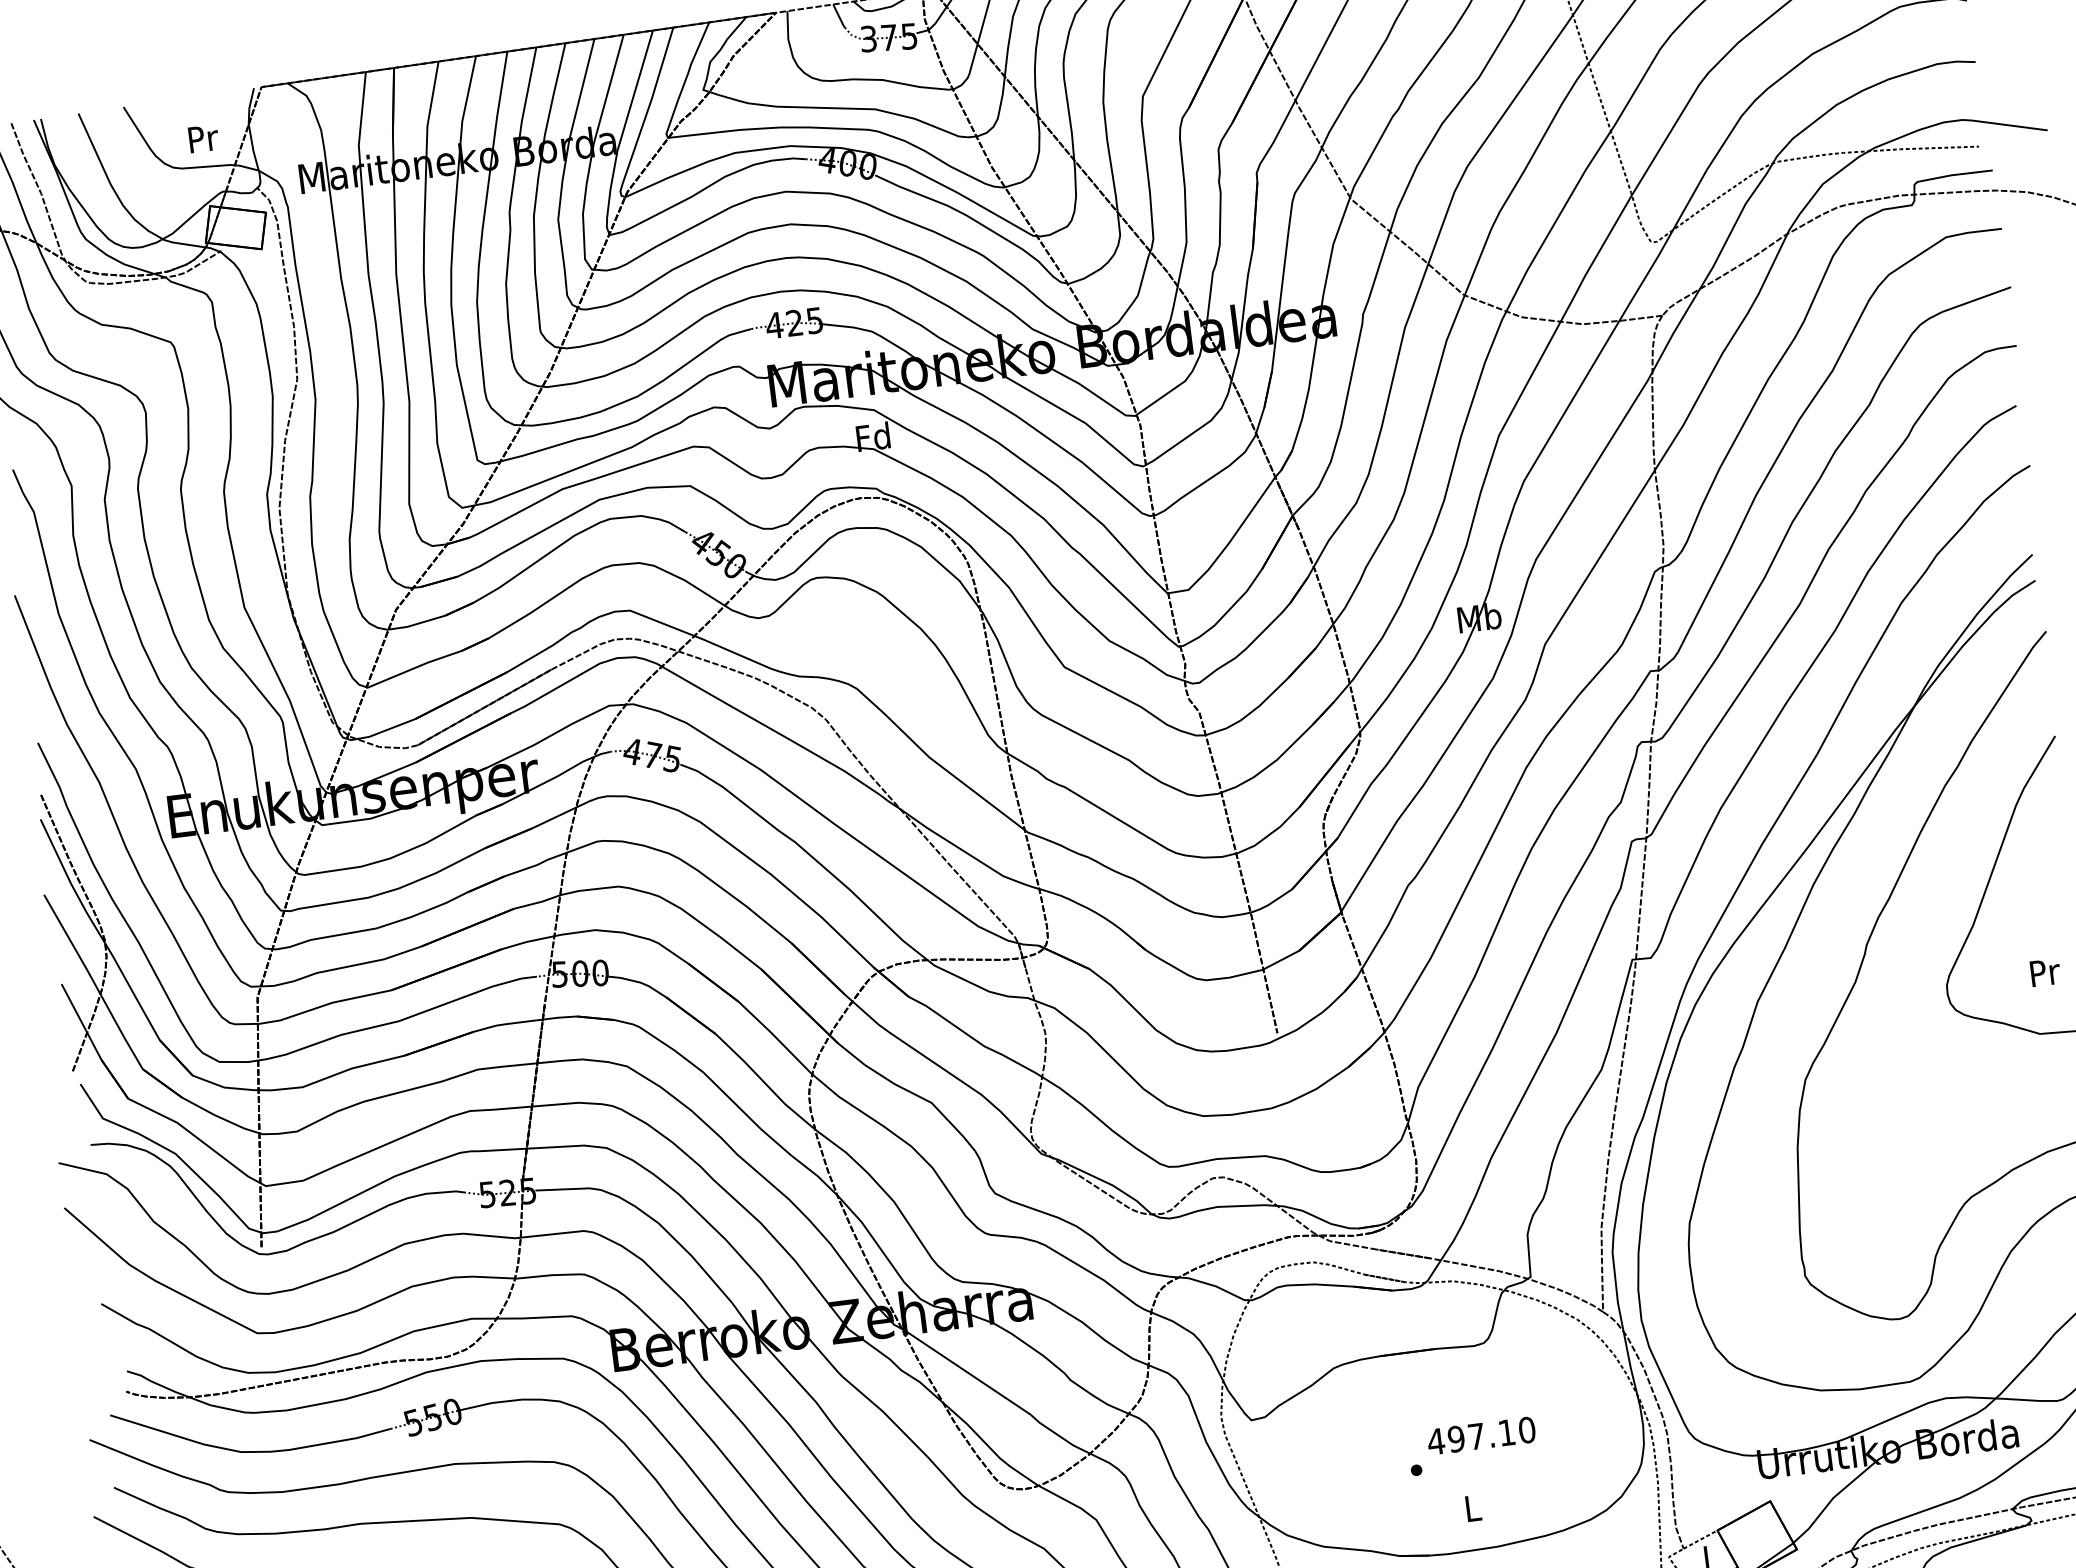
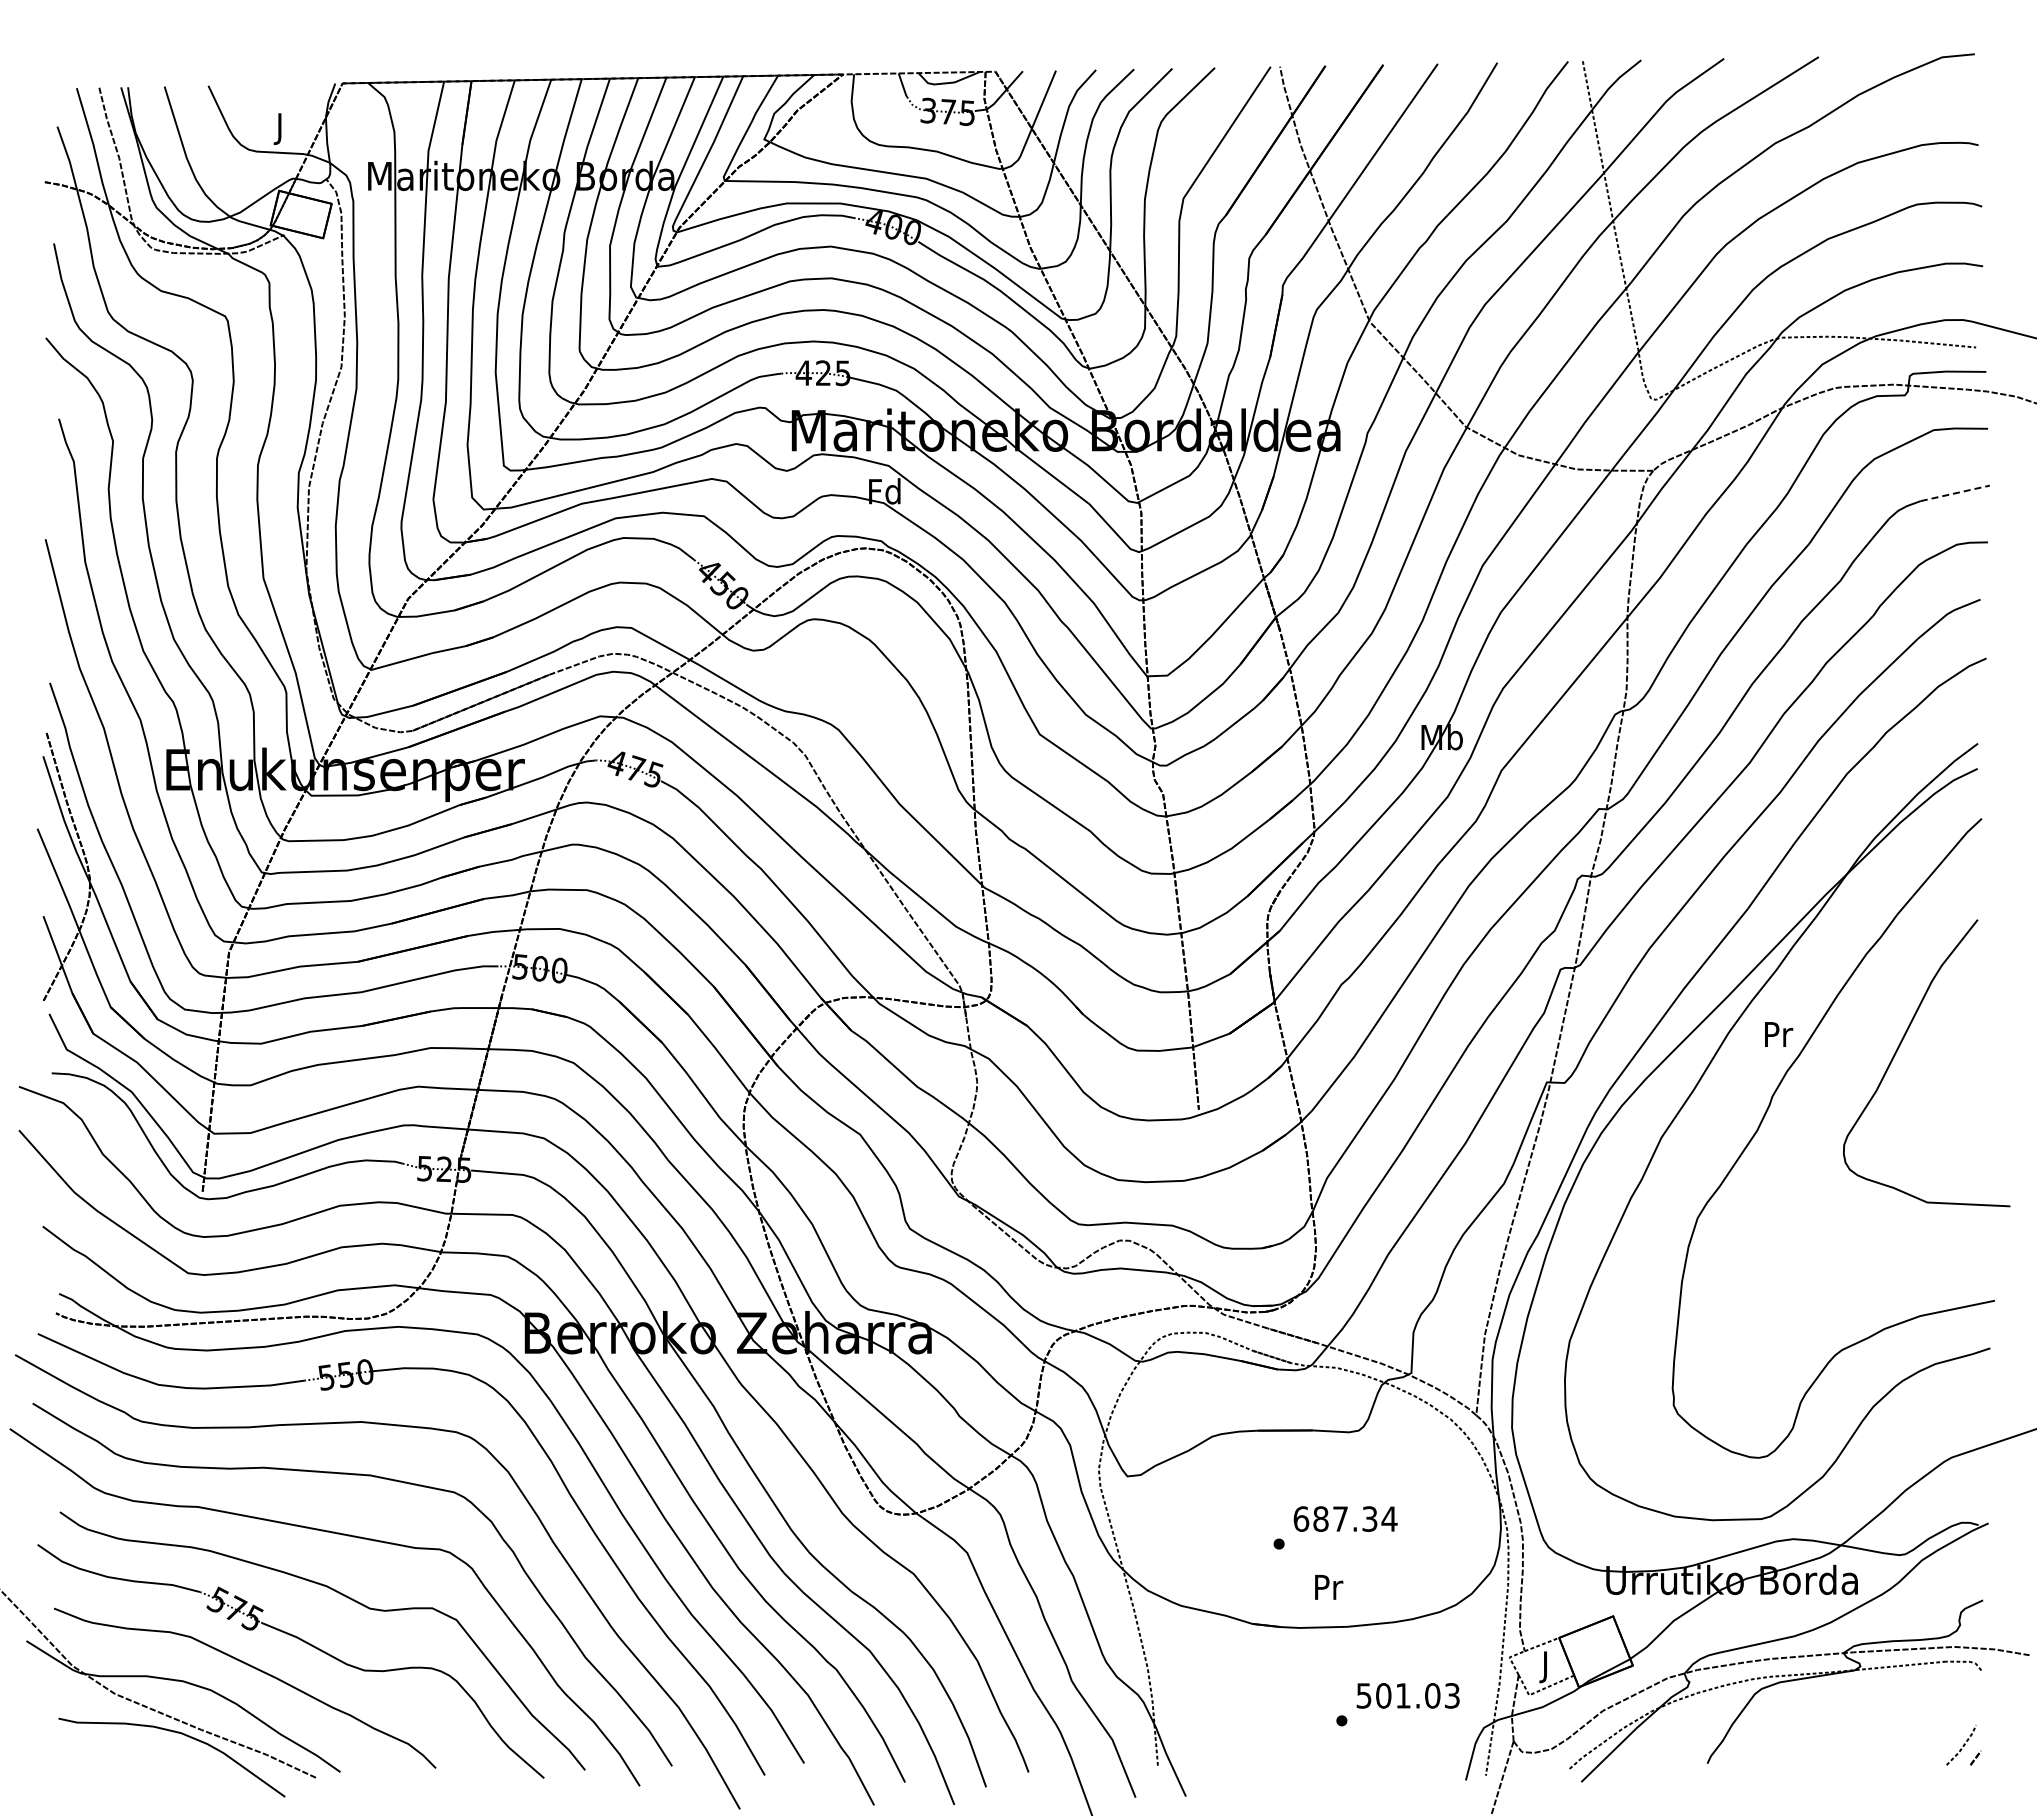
text: (204, 141) -> (281, 128), Pr -> J
line: (1976, 299) -> (1955, 493), solid -> dashed
text: (2046, 972) -> (1779, 1034), moved
text: (1481, 1435) -> (1345, 1518), 497.10 -> 687.34
text: (1474, 1507) -> (1329, 1586), L -> Pr

